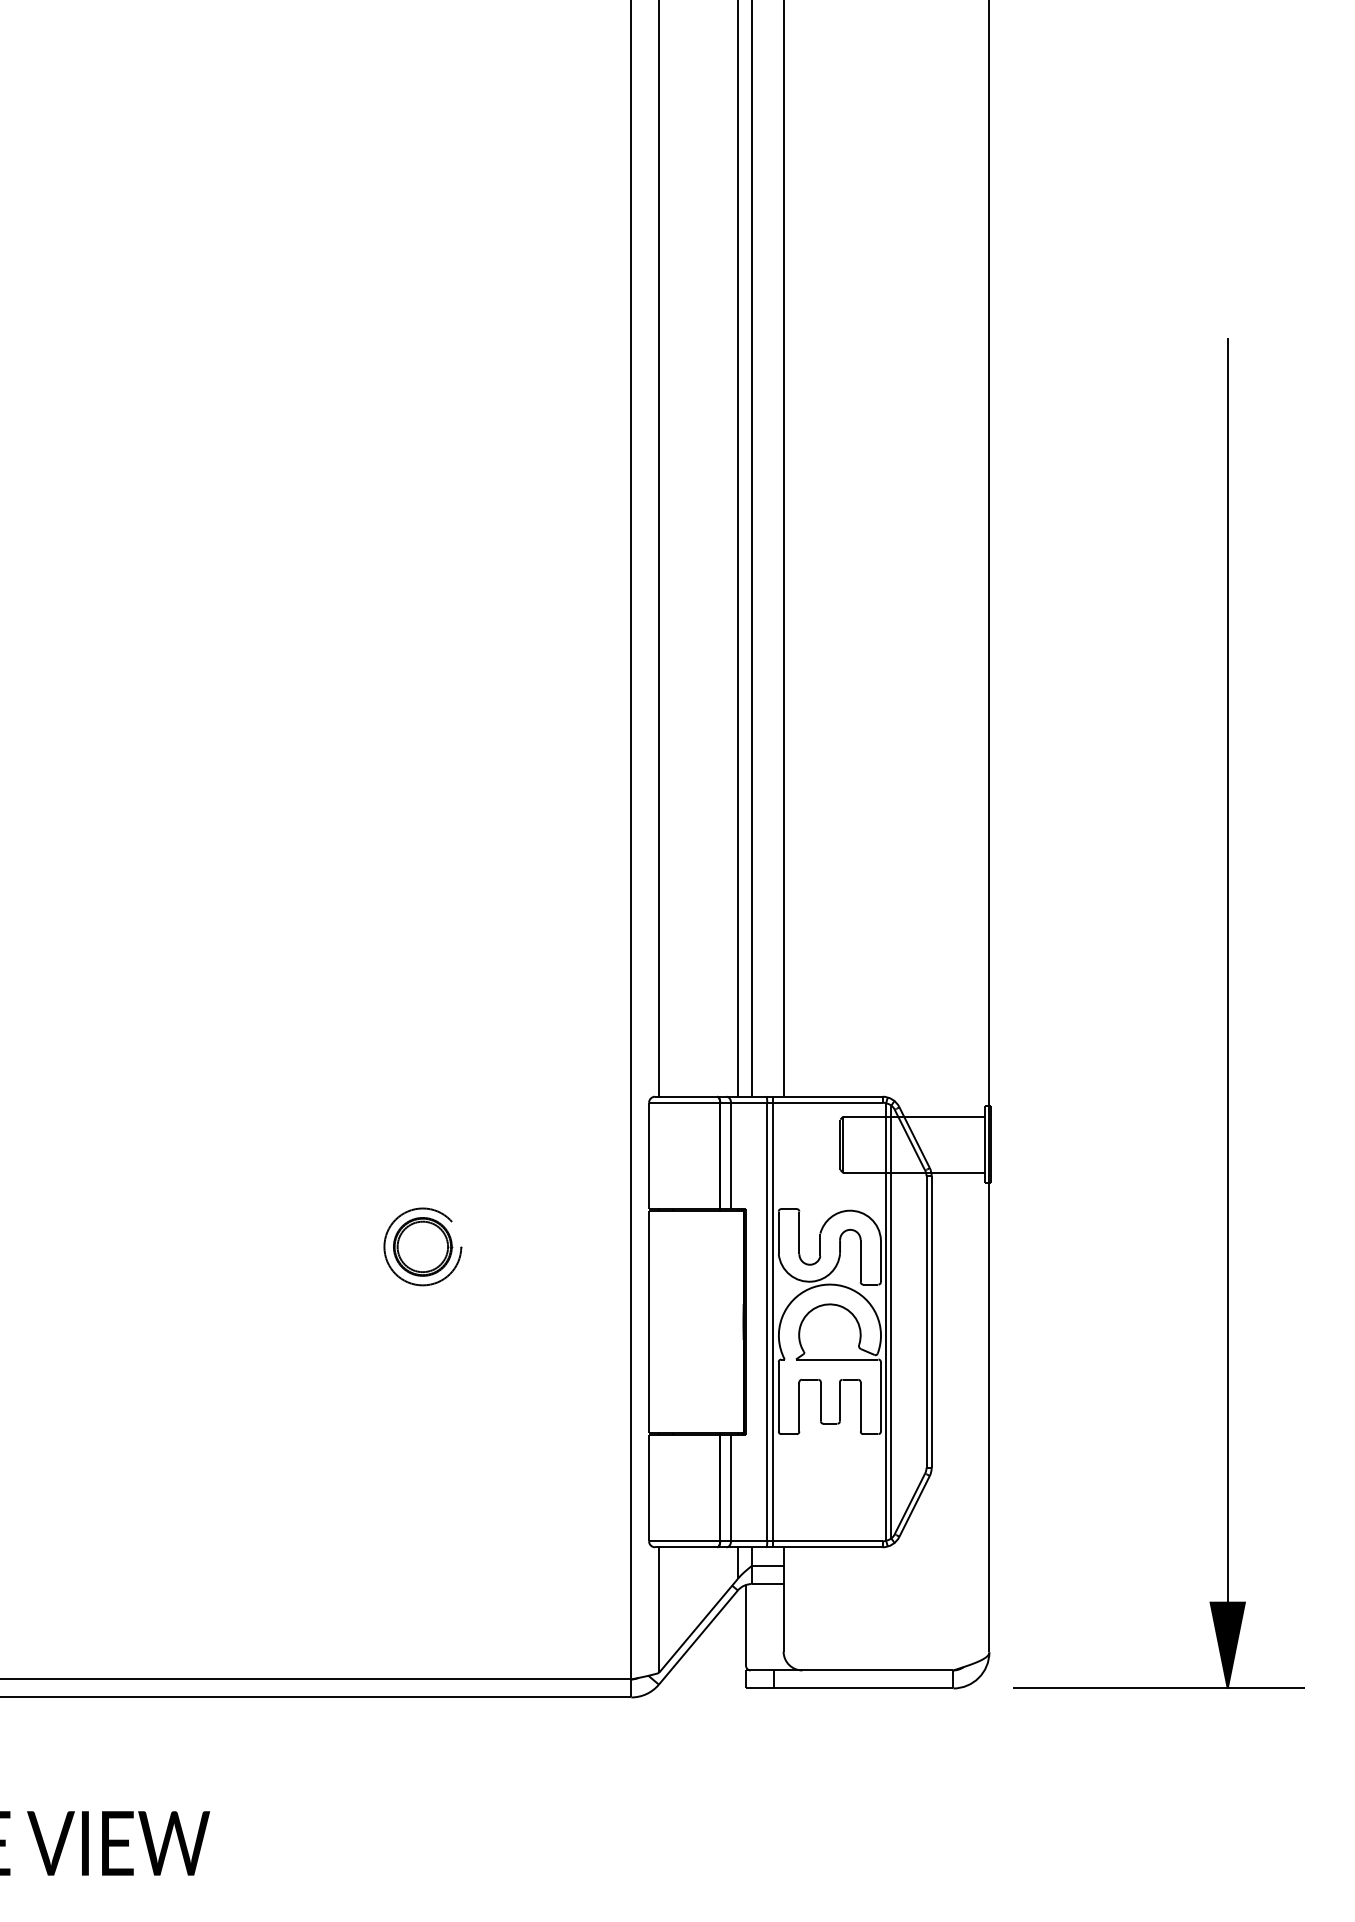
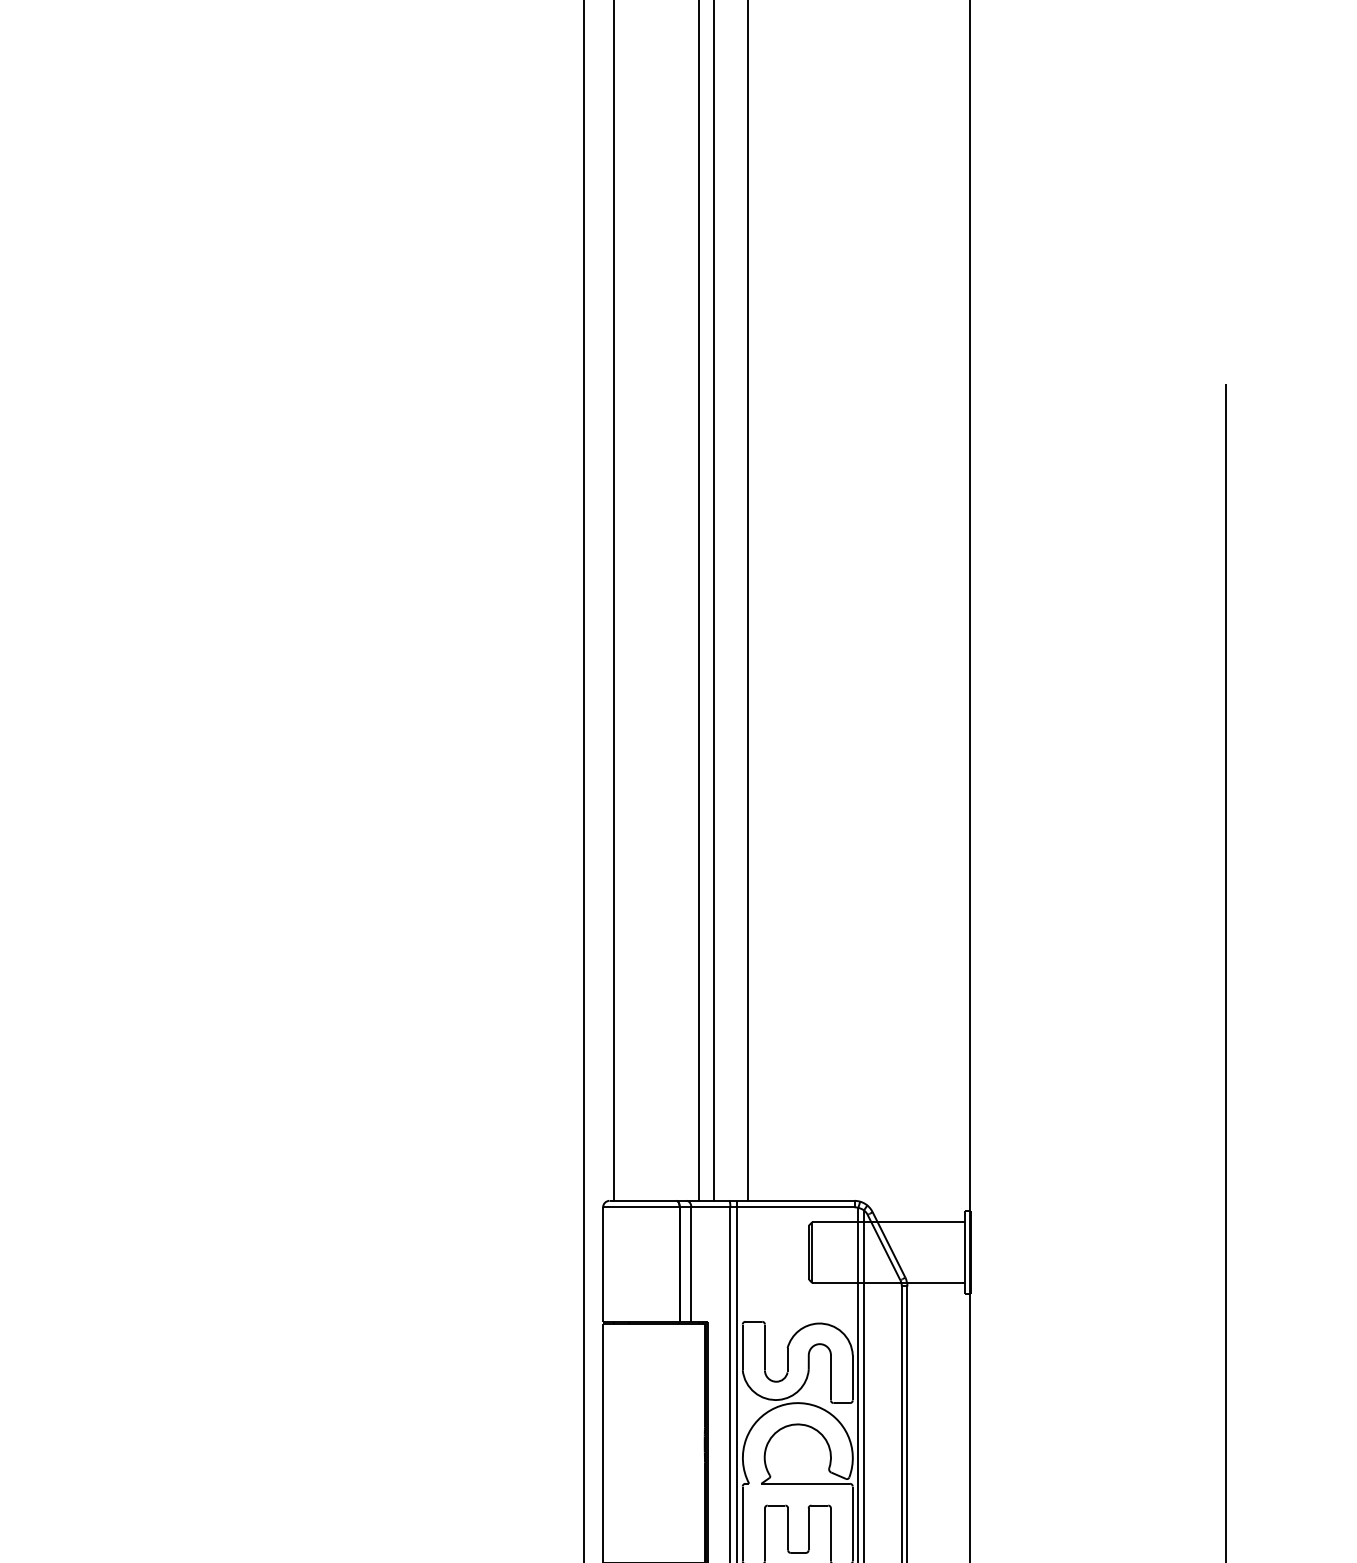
part: (422, 1246) -> (359, 1362), removed

